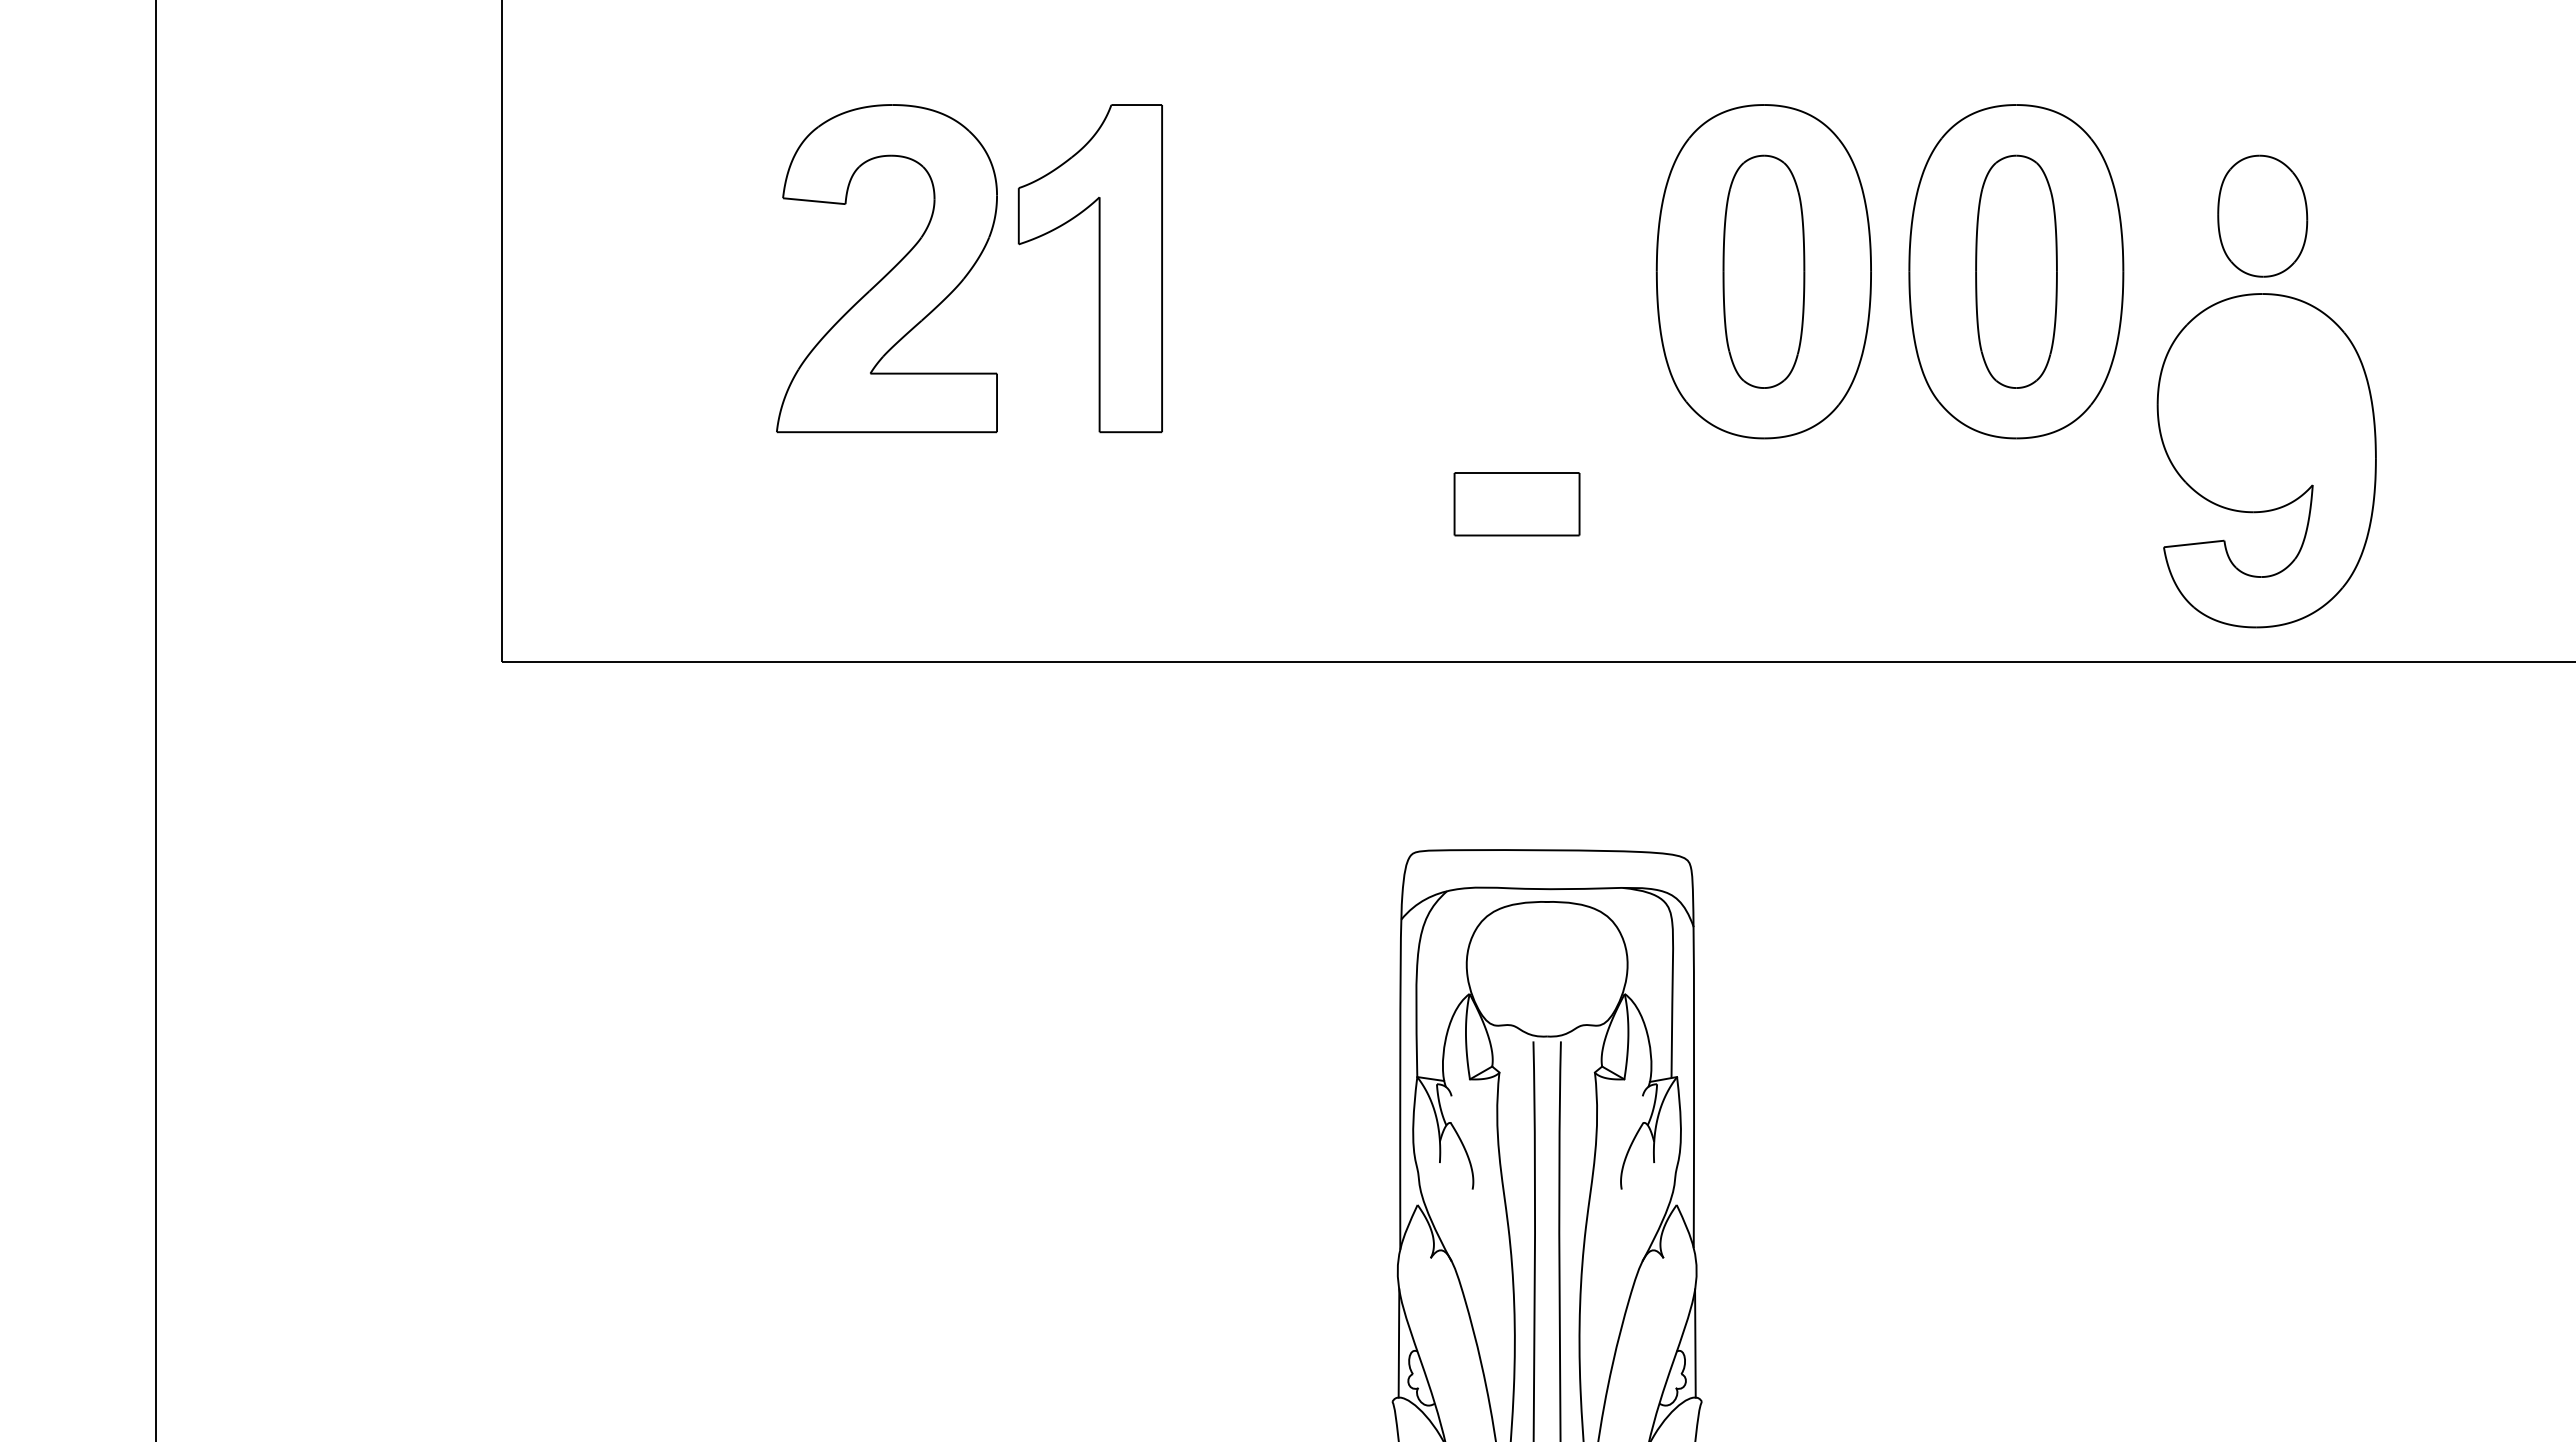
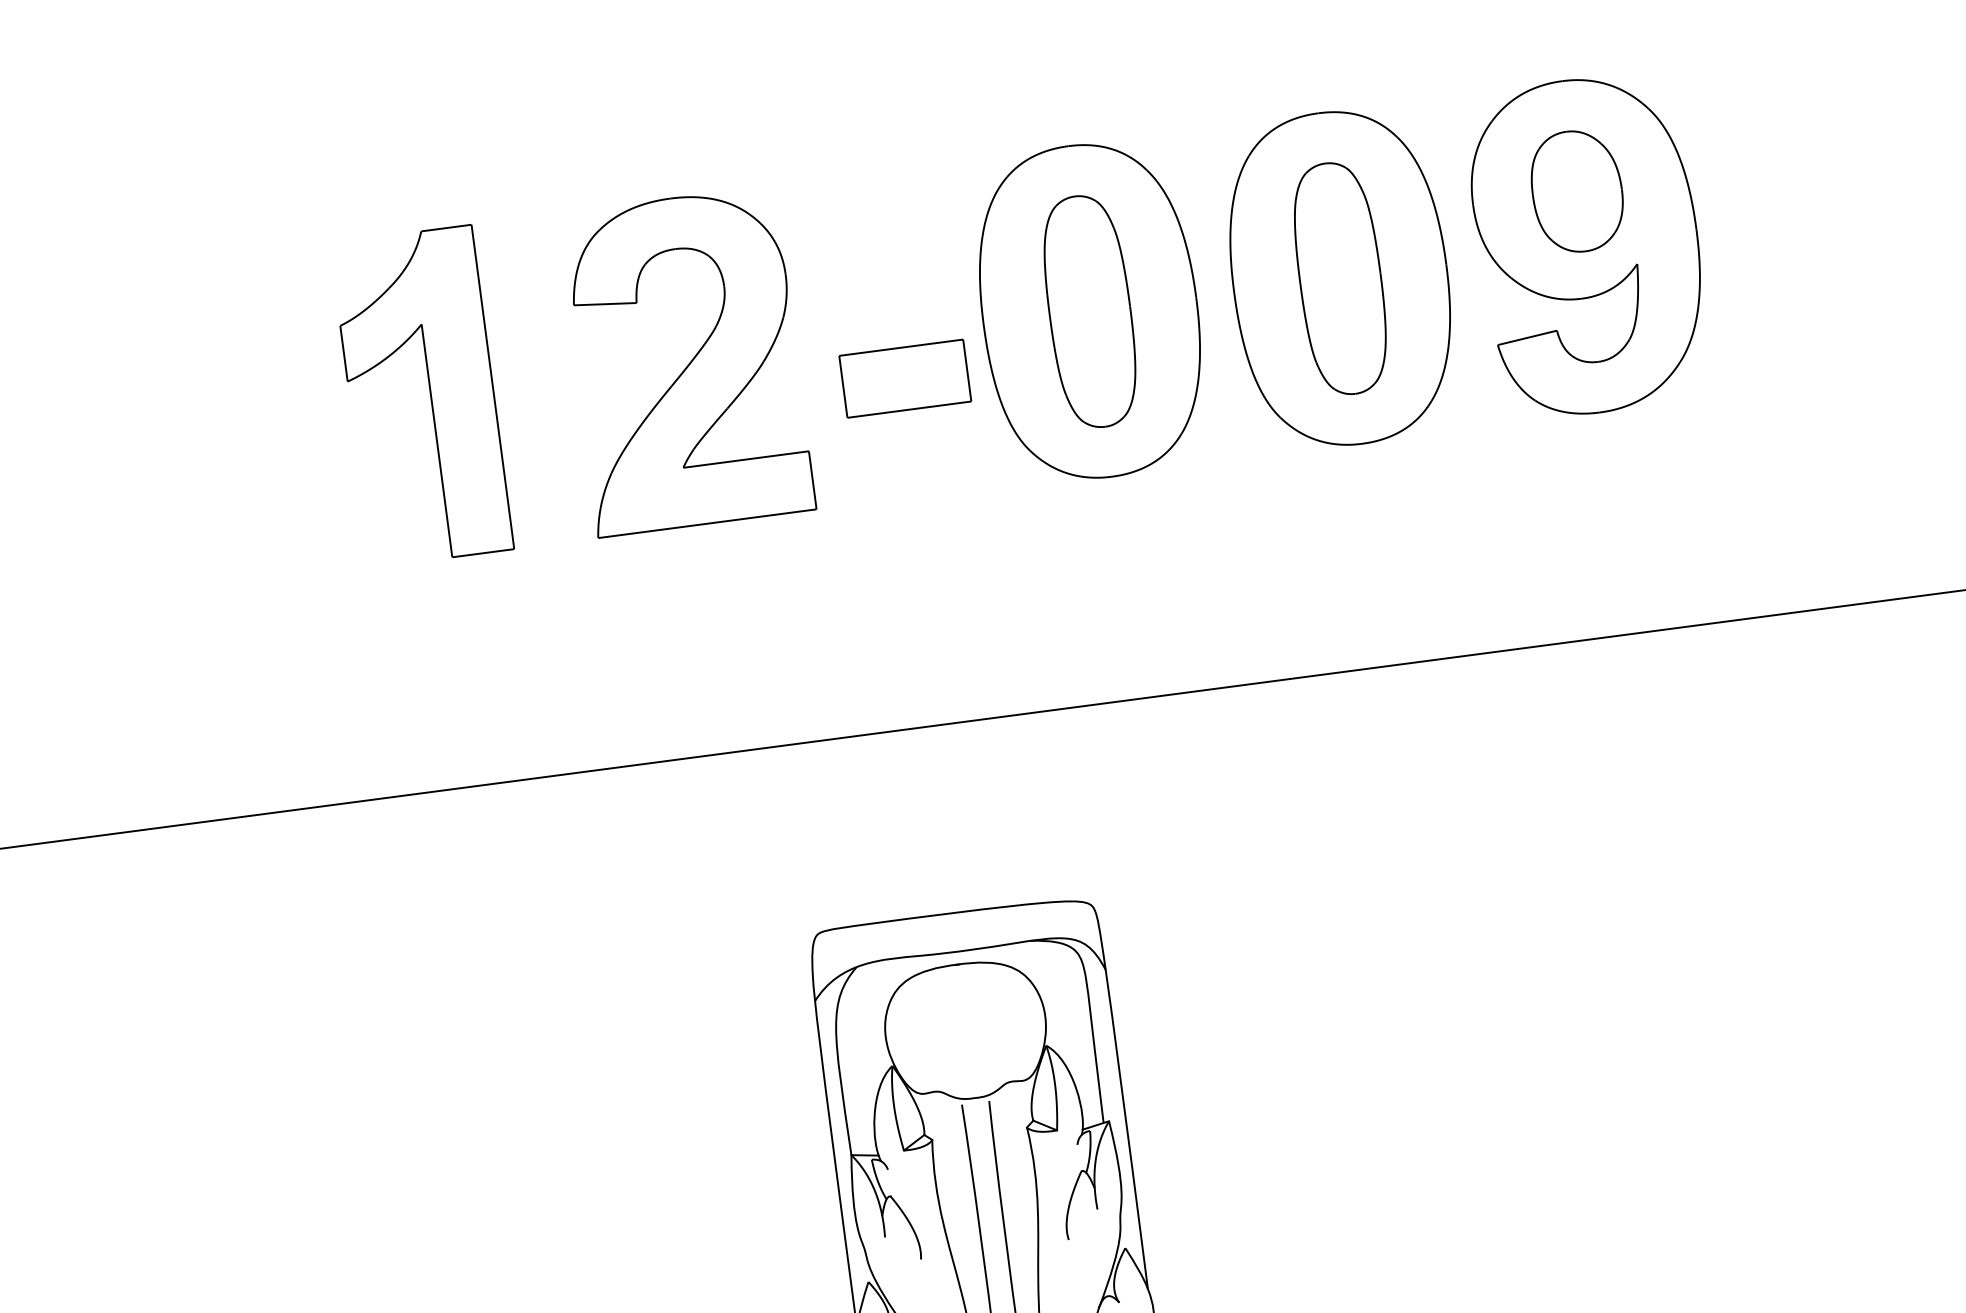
part: (886, 268) -> (685, 361), moved
part: (2266, 460) -> (1588, 245), moved
part: (1516, 504) -> (904, 379), moved

